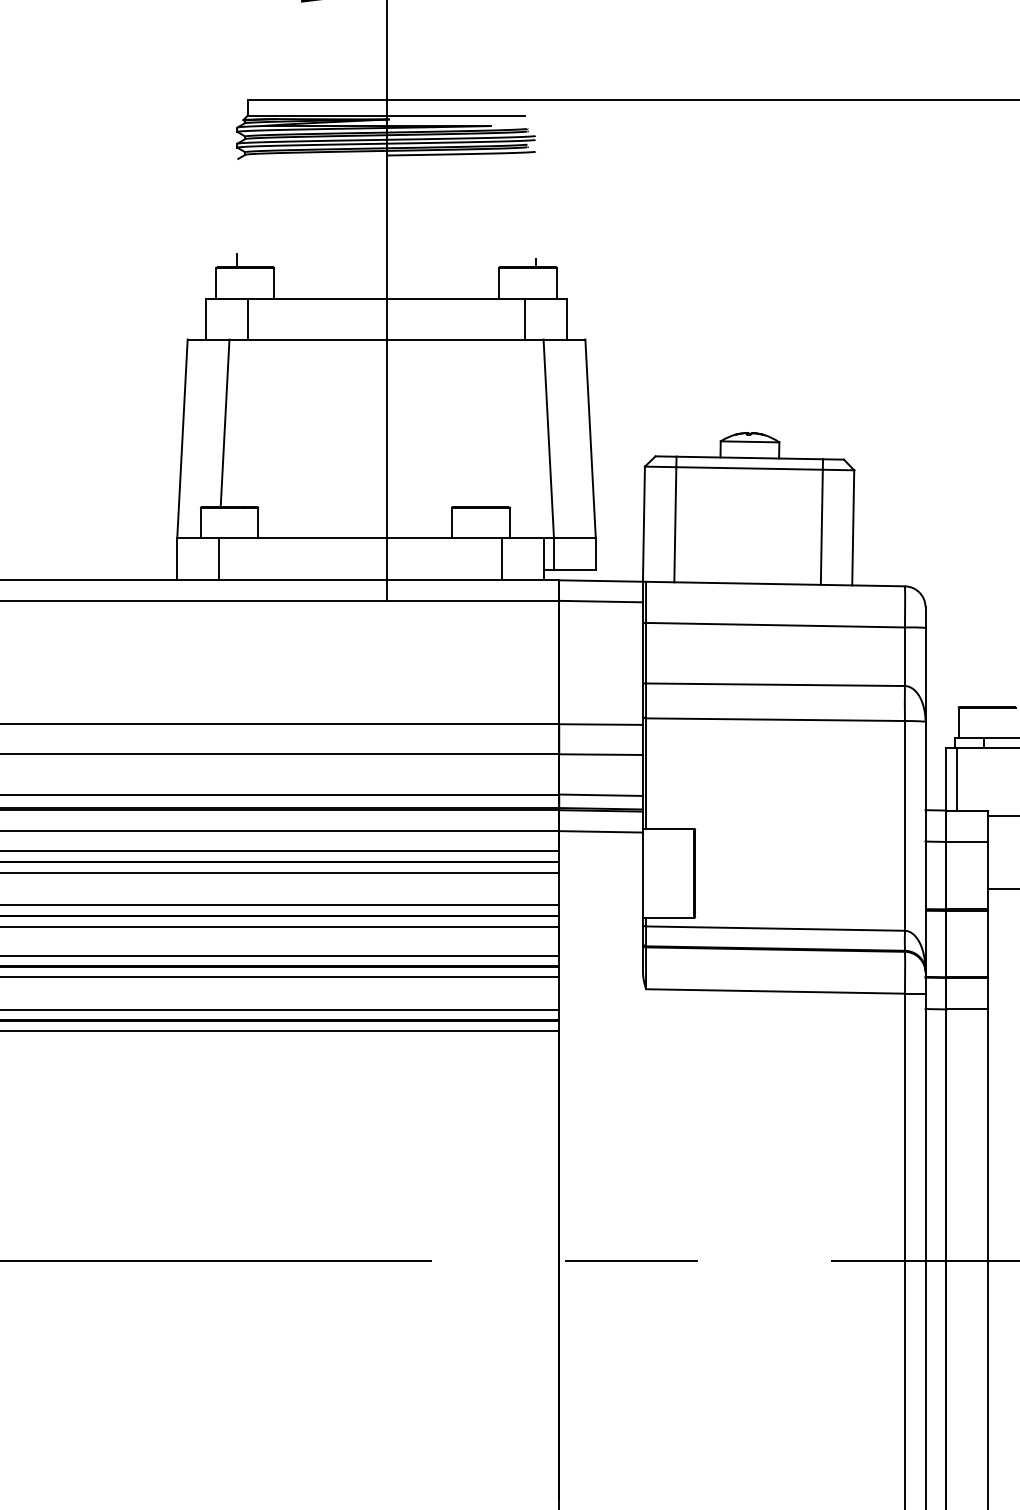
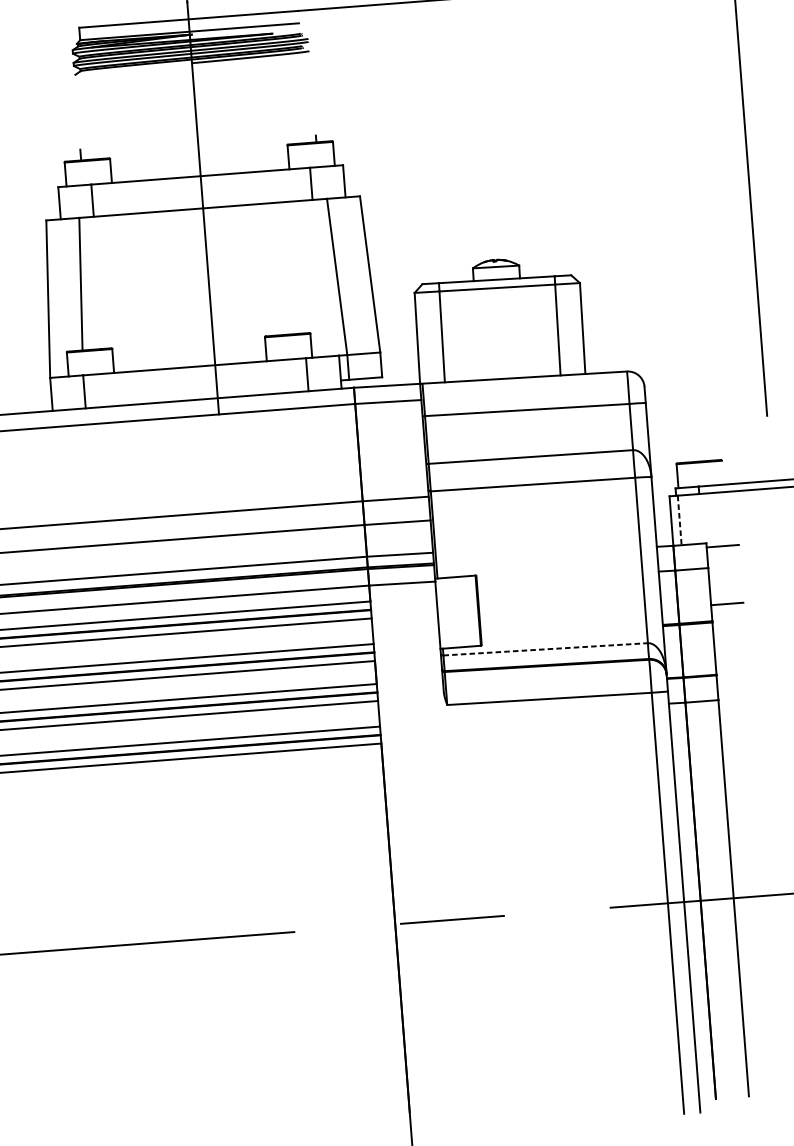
line: (956, 779) -> (679, 520), solid -> dashed
line: (775, 928) -> (545, 649), solid -> dashed

